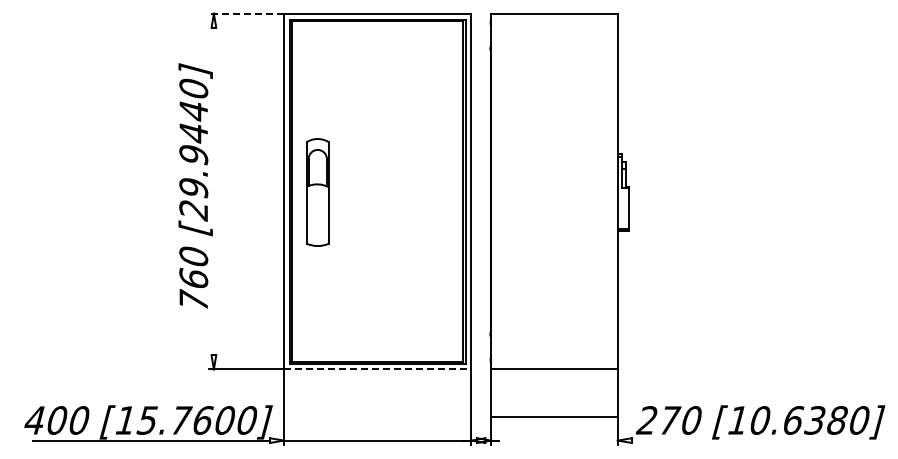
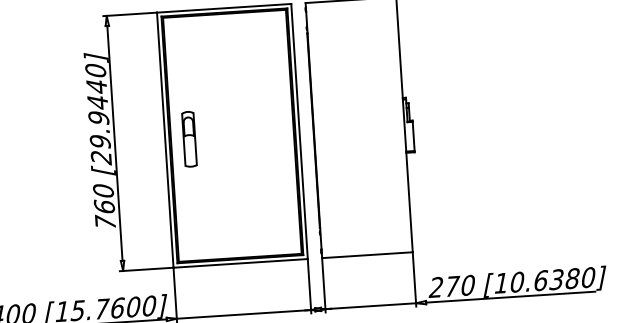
line: (246, 13) -> (130, 14), dashed -> solid
line: (213, 191) -> (114, 143), added
part: (317, 192) -> (189, 139), size x0.71
line: (377, 369) -> (240, 263), dashed -> solid
line: (554, 416) -> (370, 306), moved
line: (749, 440) -> (510, 297), added

